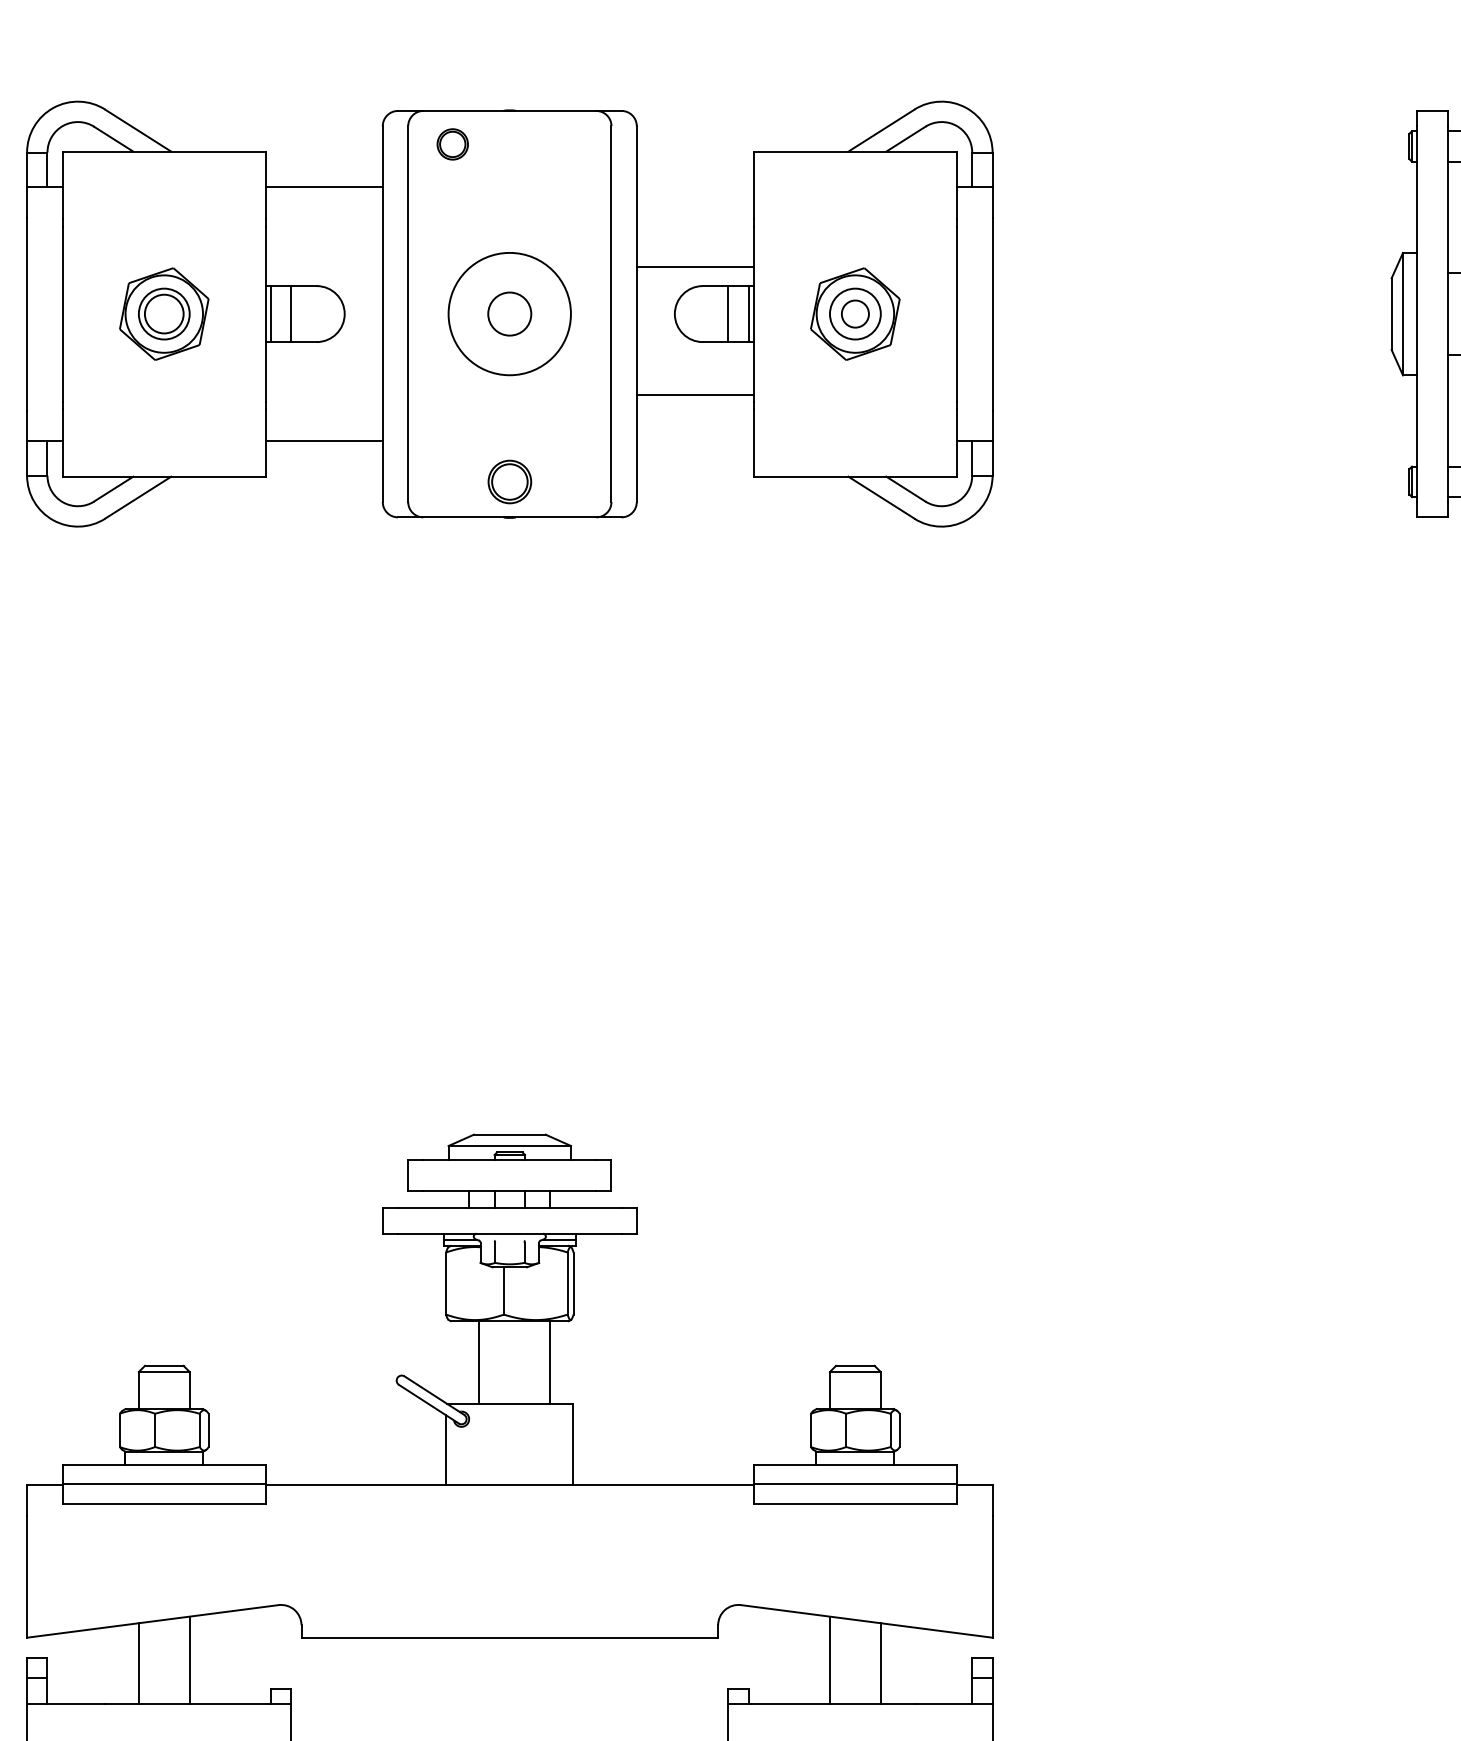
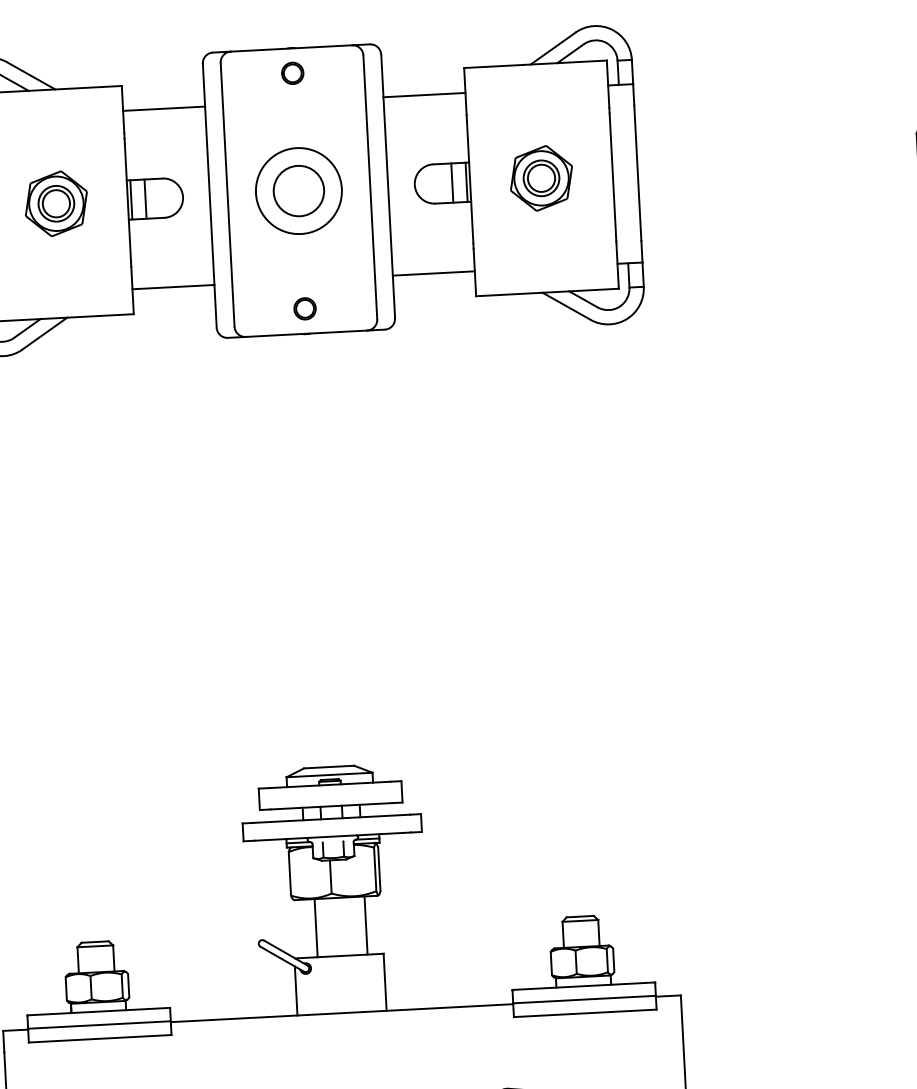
part: (452, 144) -> (292, 73), moved
line: (694, 267) -> (423, 95), moved
circle: (509, 313) -> (298, 190), size x1.67
circle: (855, 313) -> (541, 177), size x1.43
line: (694, 395) -> (433, 273), moved
part: (509, 481) -> (304, 308), size x0.71

